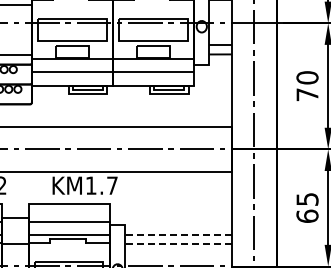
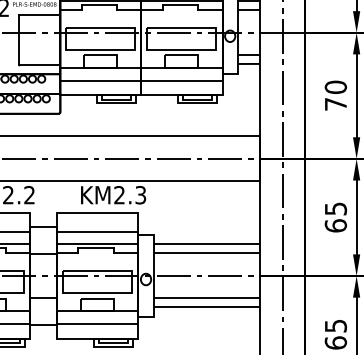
text: (102, 185) -> (130, 195), KM1.7 -> KM2.3
line: (178, 234) -> (206, 244), dashed -> solid
line: (178, 243) -> (206, 253), dashed -> solid

